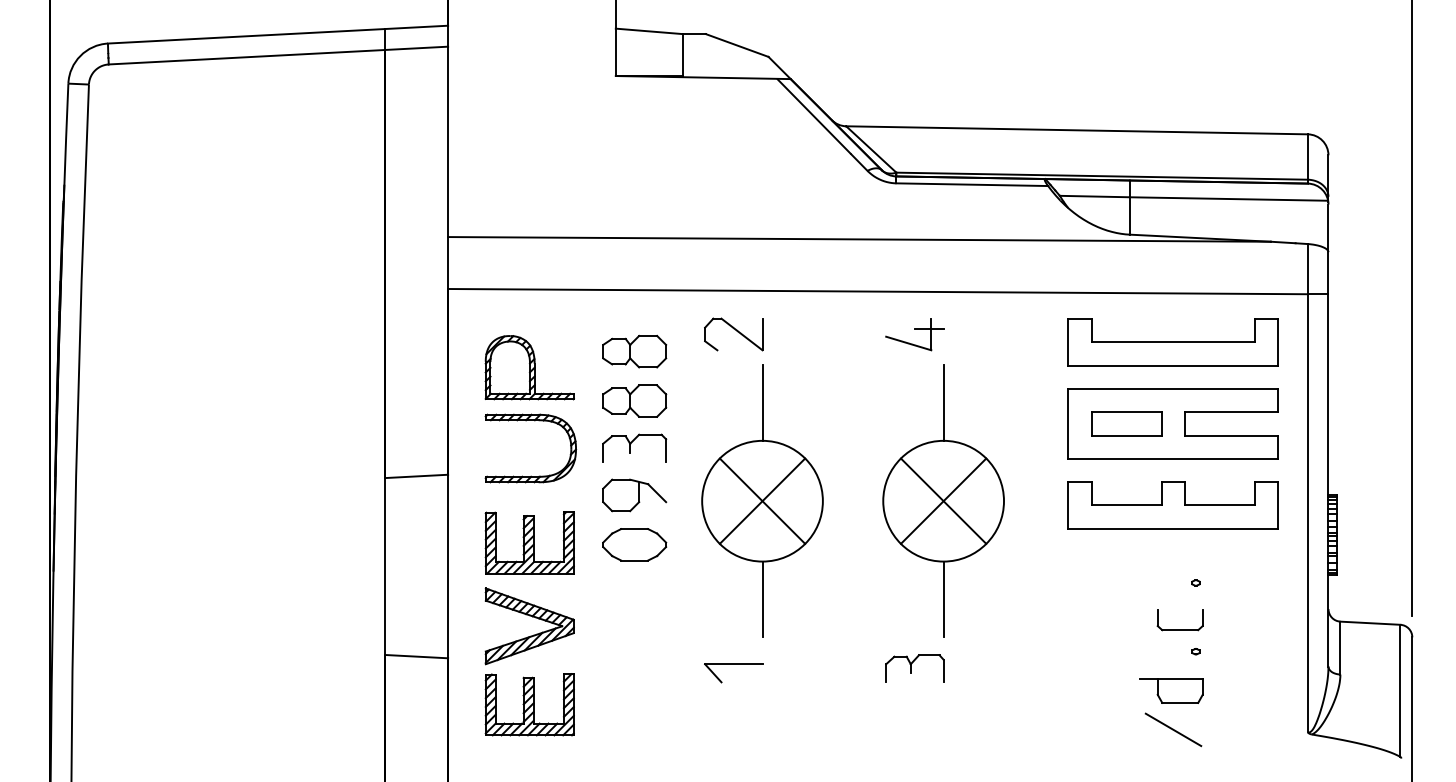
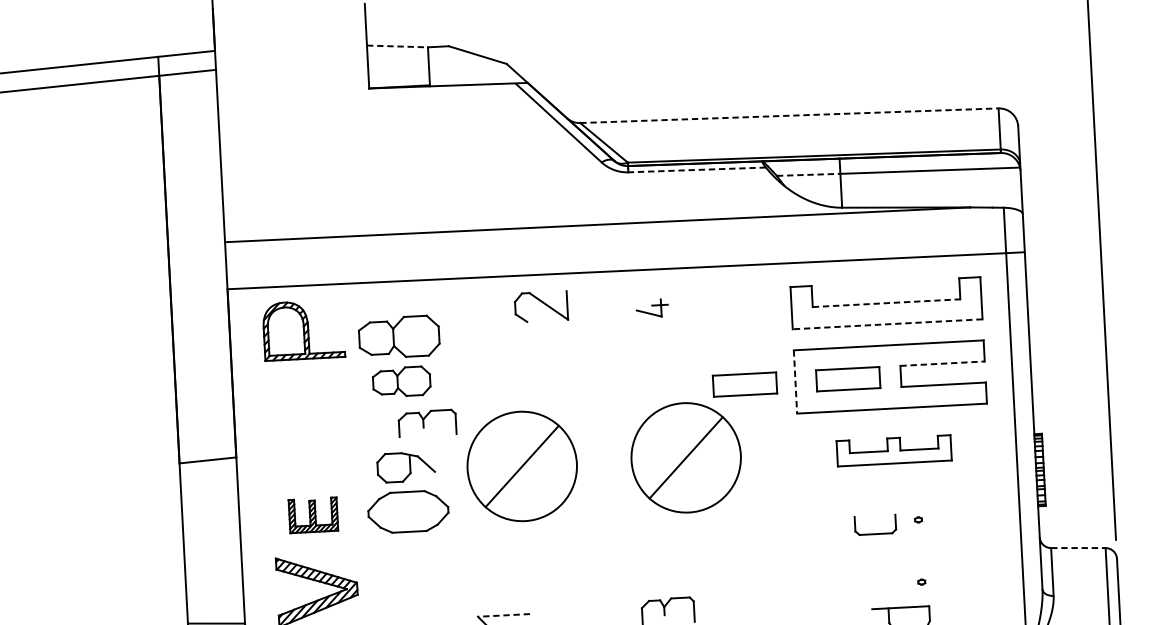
line: (649, 31) -> (397, 46), solid -> dashed
line: (1077, 130) -> (789, 115), solid -> dashed
line: (972, 184) -> (697, 169), solid -> dashed
line: (1095, 196) -> (809, 174), solid -> dashed
part: (733, 334) -> (541, 306), moved
part: (914, 334) -> (651, 308), size x0.6
line: (1173, 342) -> (886, 303), solid -> dashed
part: (634, 351) -> (399, 336), size x1.4
line: (1173, 365) -> (887, 324), solid -> dashed
part: (529, 367) -> (303, 330), moved
line: (762, 402) -> (517, 377), removed
line: (943, 402) -> (681, 368), removed
line: (1231, 412) -> (942, 363), solid -> dashed
part: (1012, 423) -> (744, 384), added
line: (1068, 423) -> (795, 381), solid -> dashed
part: (634, 447) -> (427, 422), moved
part: (531, 475) -> (311, 454), removed
line: (762, 500) -> (522, 465), removed
line: (943, 500) -> (686, 457), removed
part: (1172, 505) -> (893, 450), size x0.6
part: (529, 542) -> (313, 514), size x0.6
part: (634, 544) -> (408, 511), size x1.4
line: (762, 599) -> (526, 555), removed
line: (943, 599) -> (690, 546), removed
line: (1370, 623) -> (1078, 548), solid -> dashed
part: (1179, 629) -> (875, 533), moved
line: (733, 664) -> (503, 615), solid -> dashed

